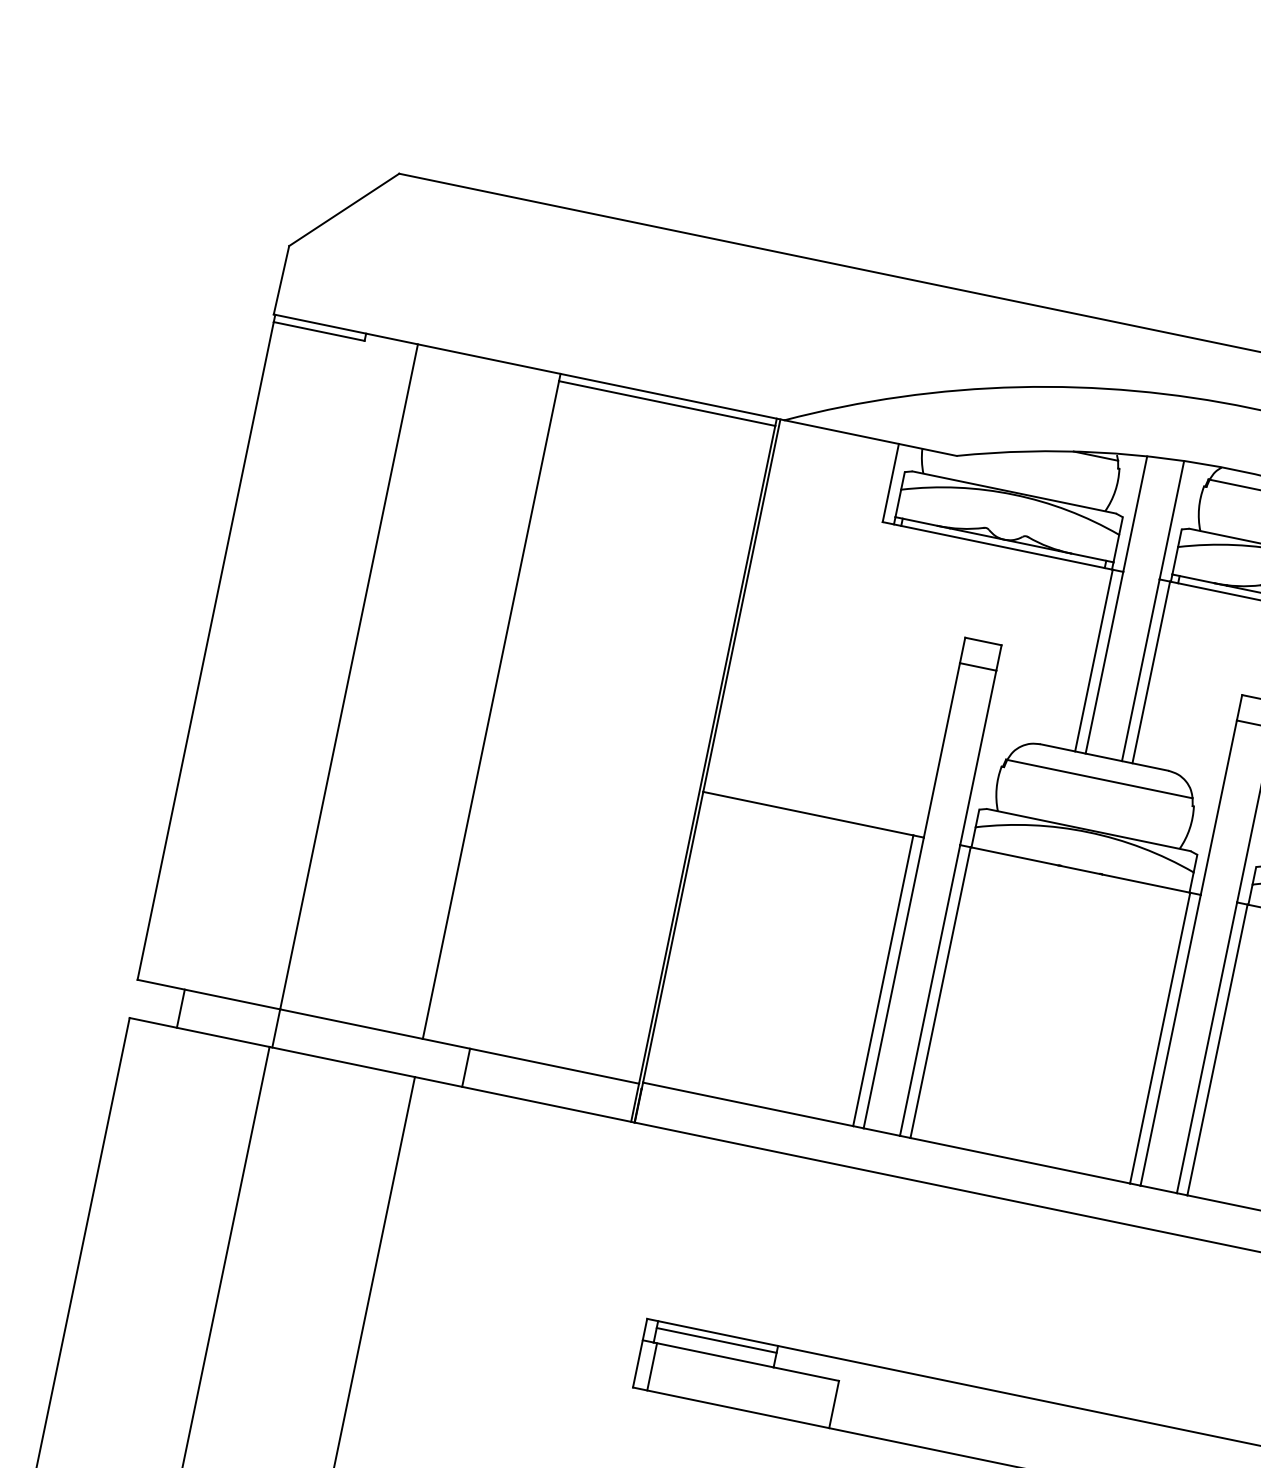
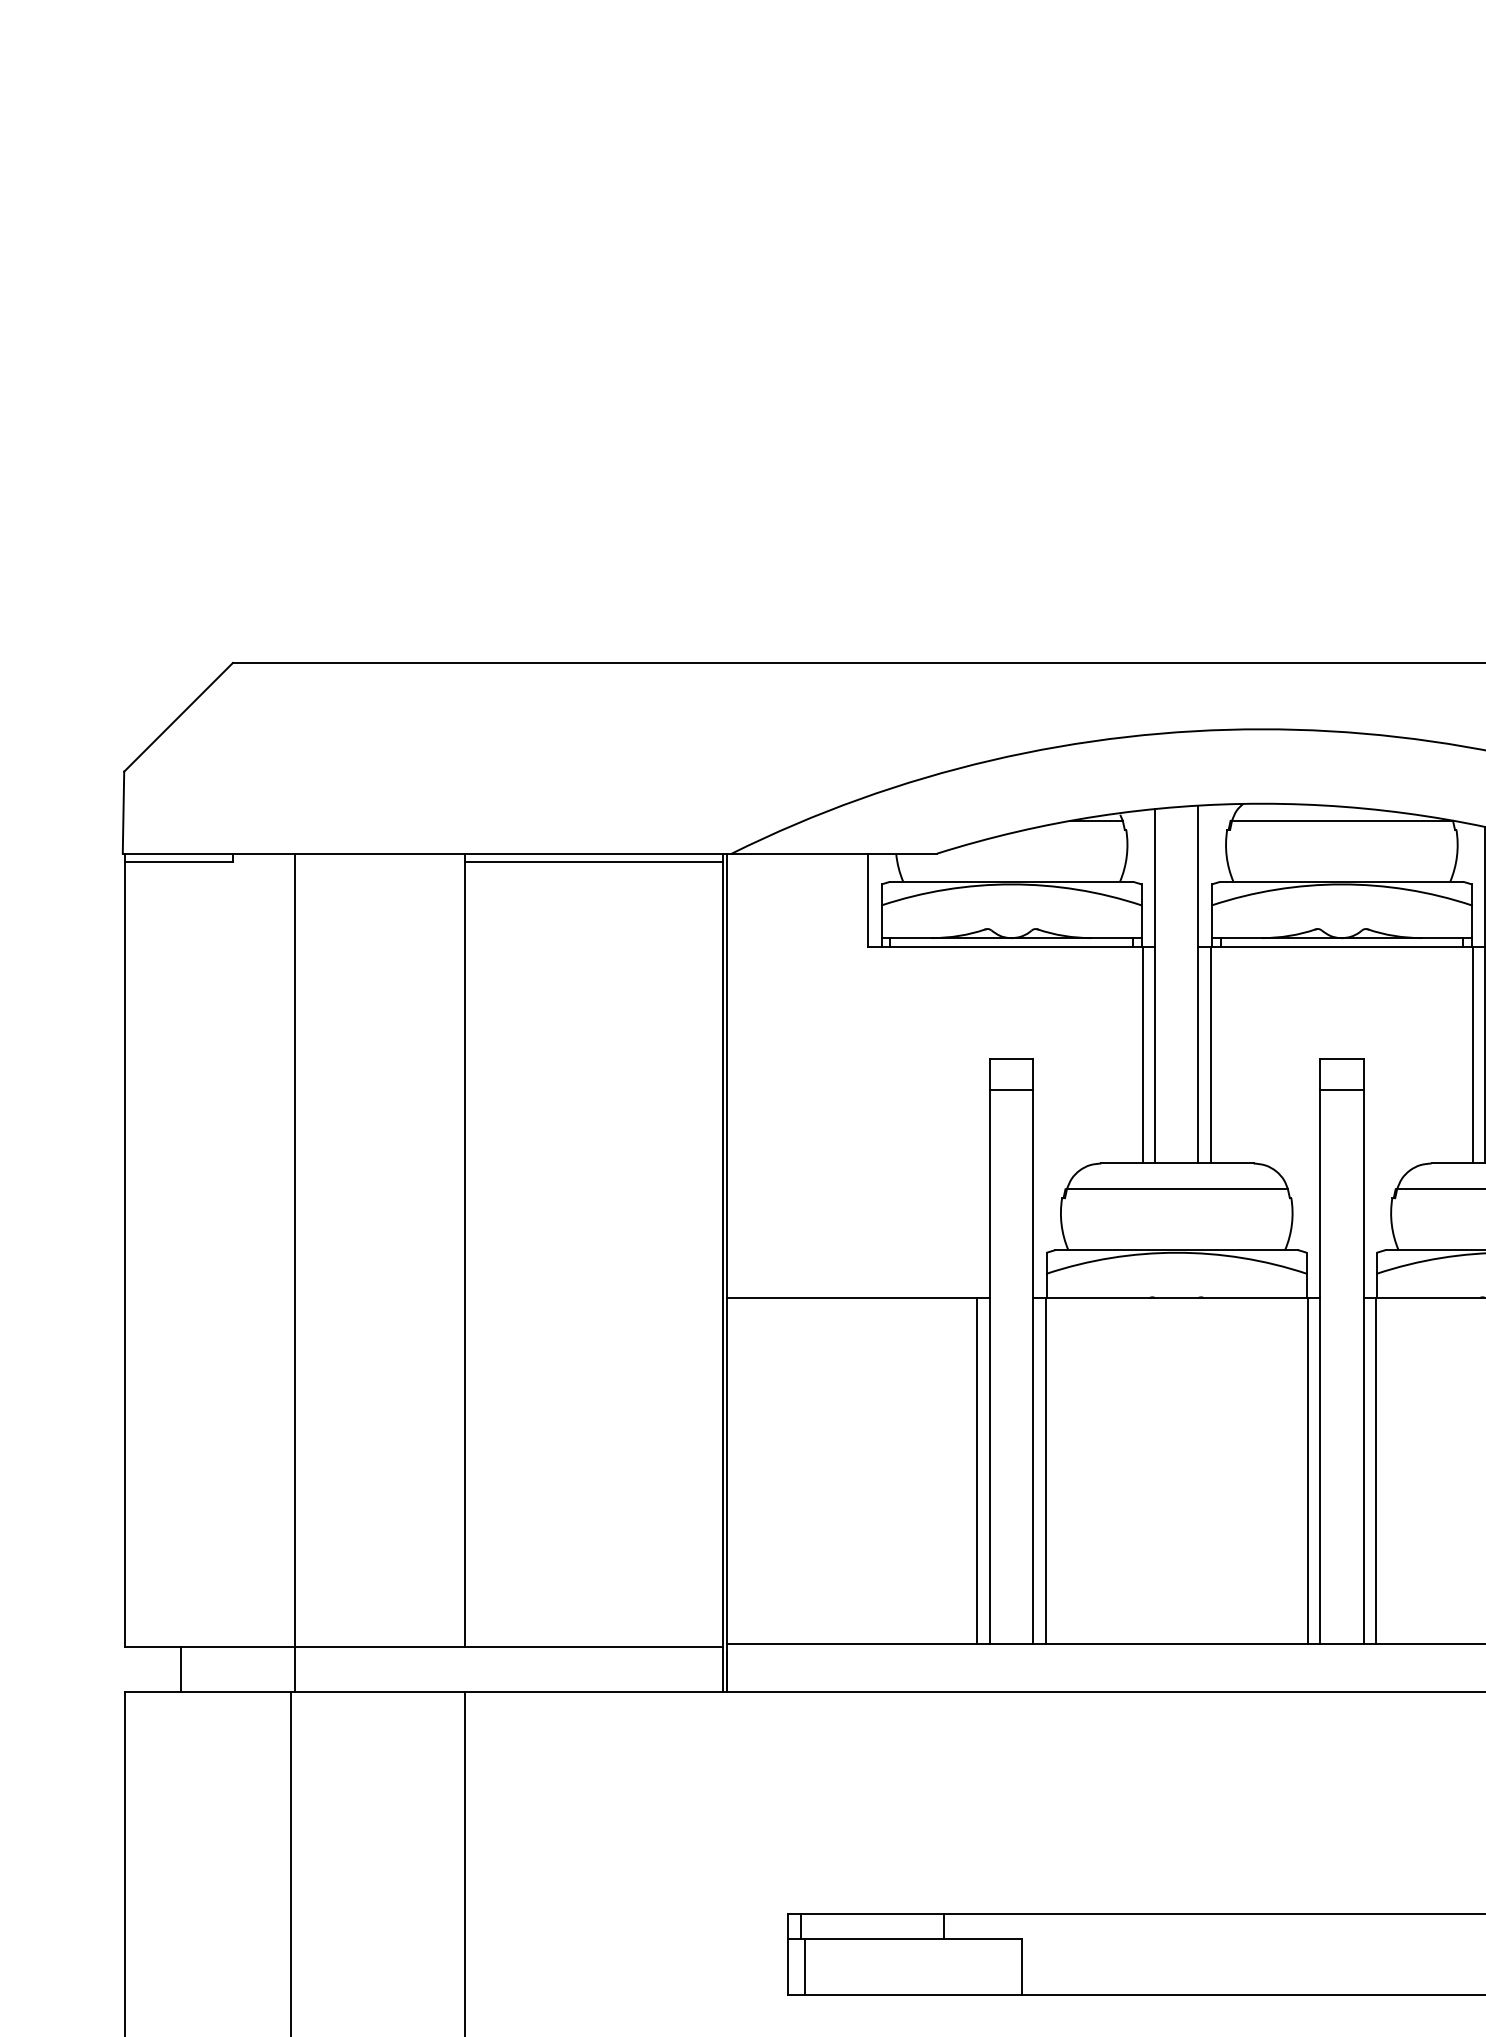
line: (466, 1067) -> (521, 1669), removed
line: (716, 1340) -> (871, 1921), removed

